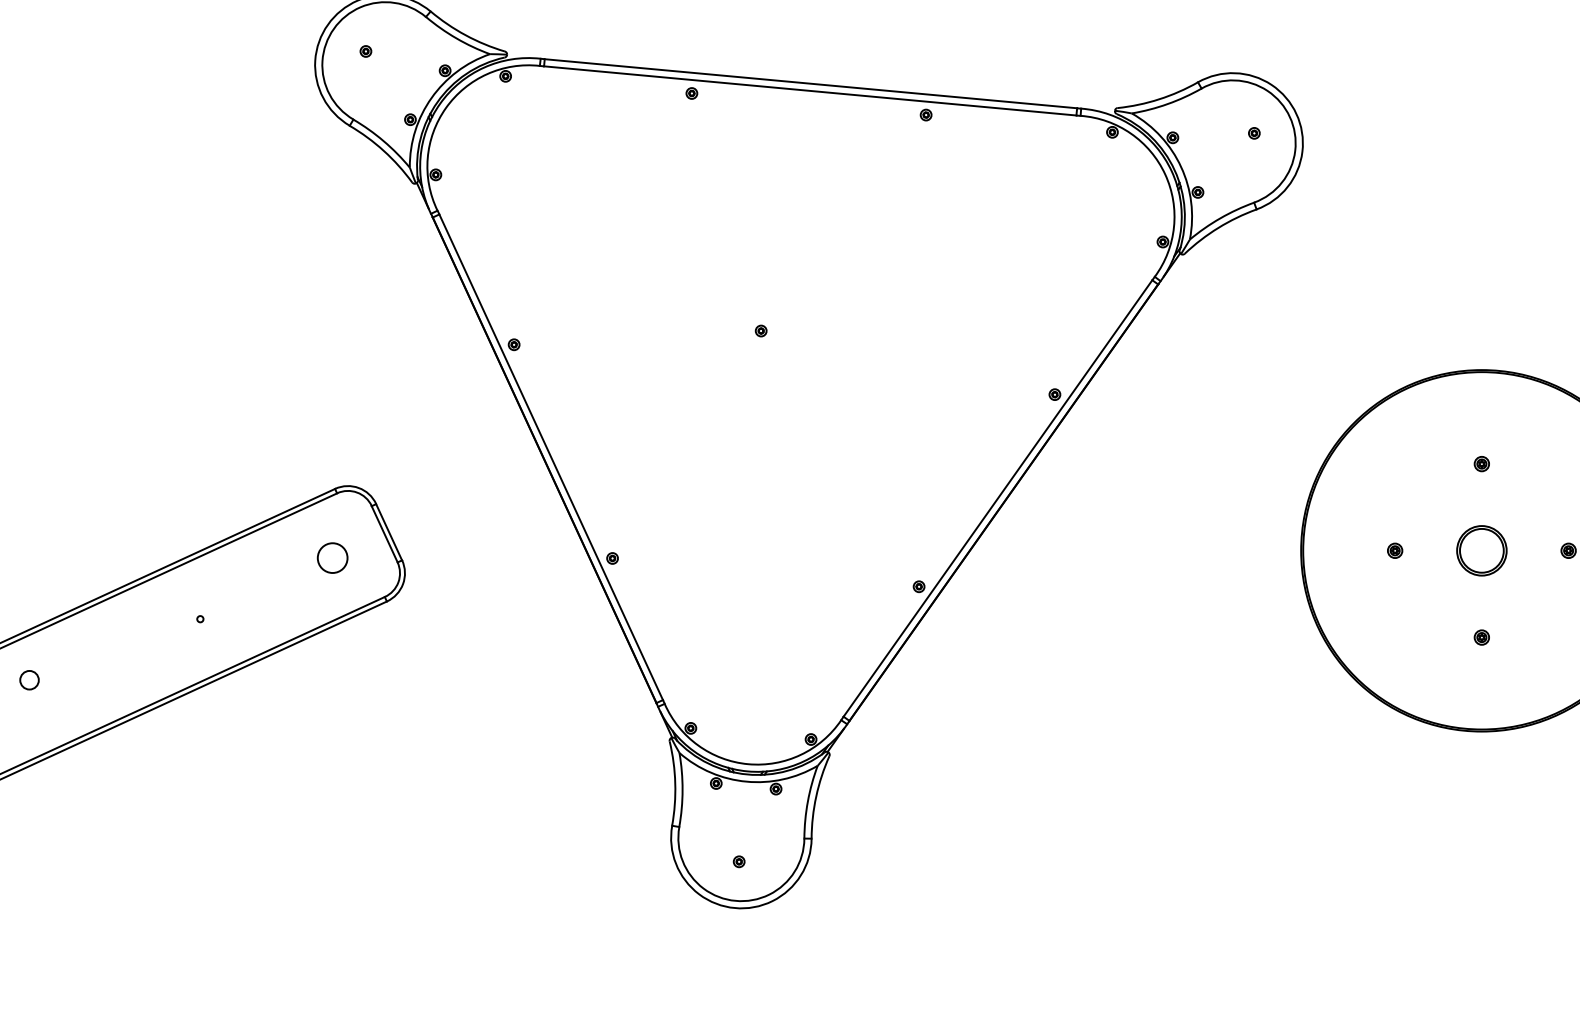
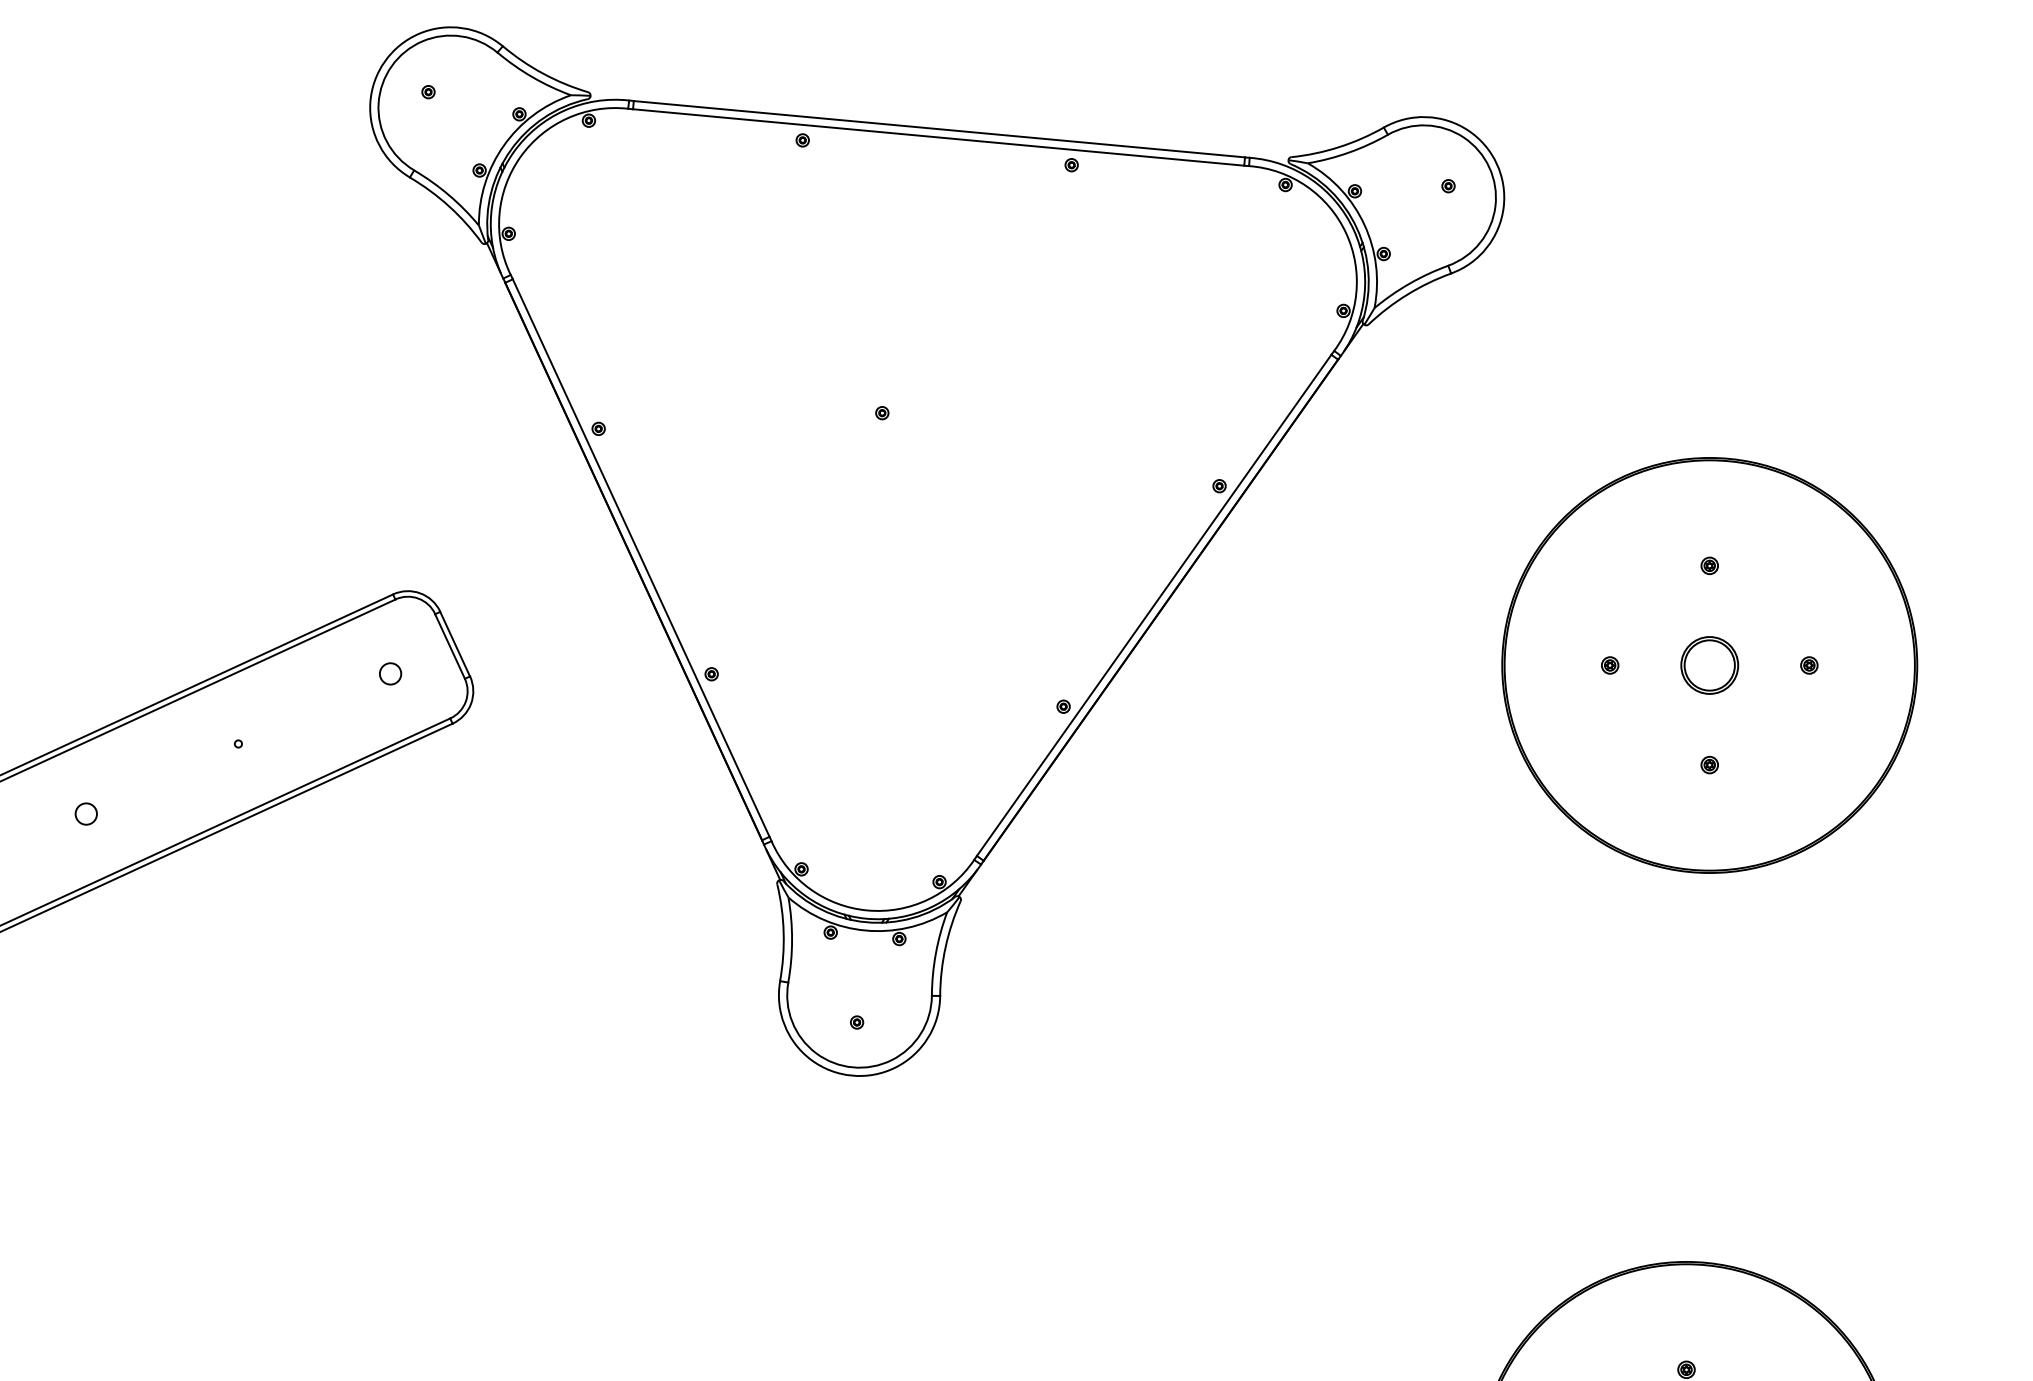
circle: (332, 557) -> (390, 673), size x0.62
circle: (28, 679) -> (85, 813), moved

